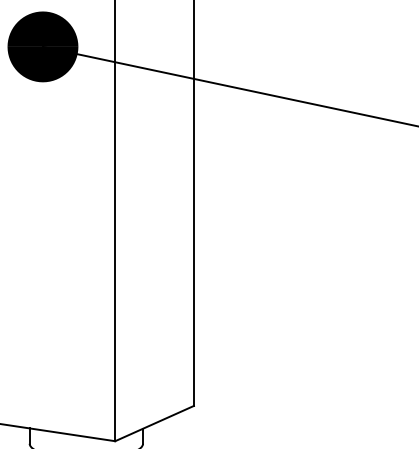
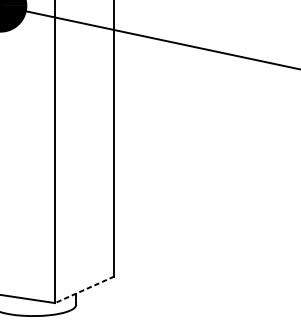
line: (154, 423) -> (84, 289), solid -> dashed

